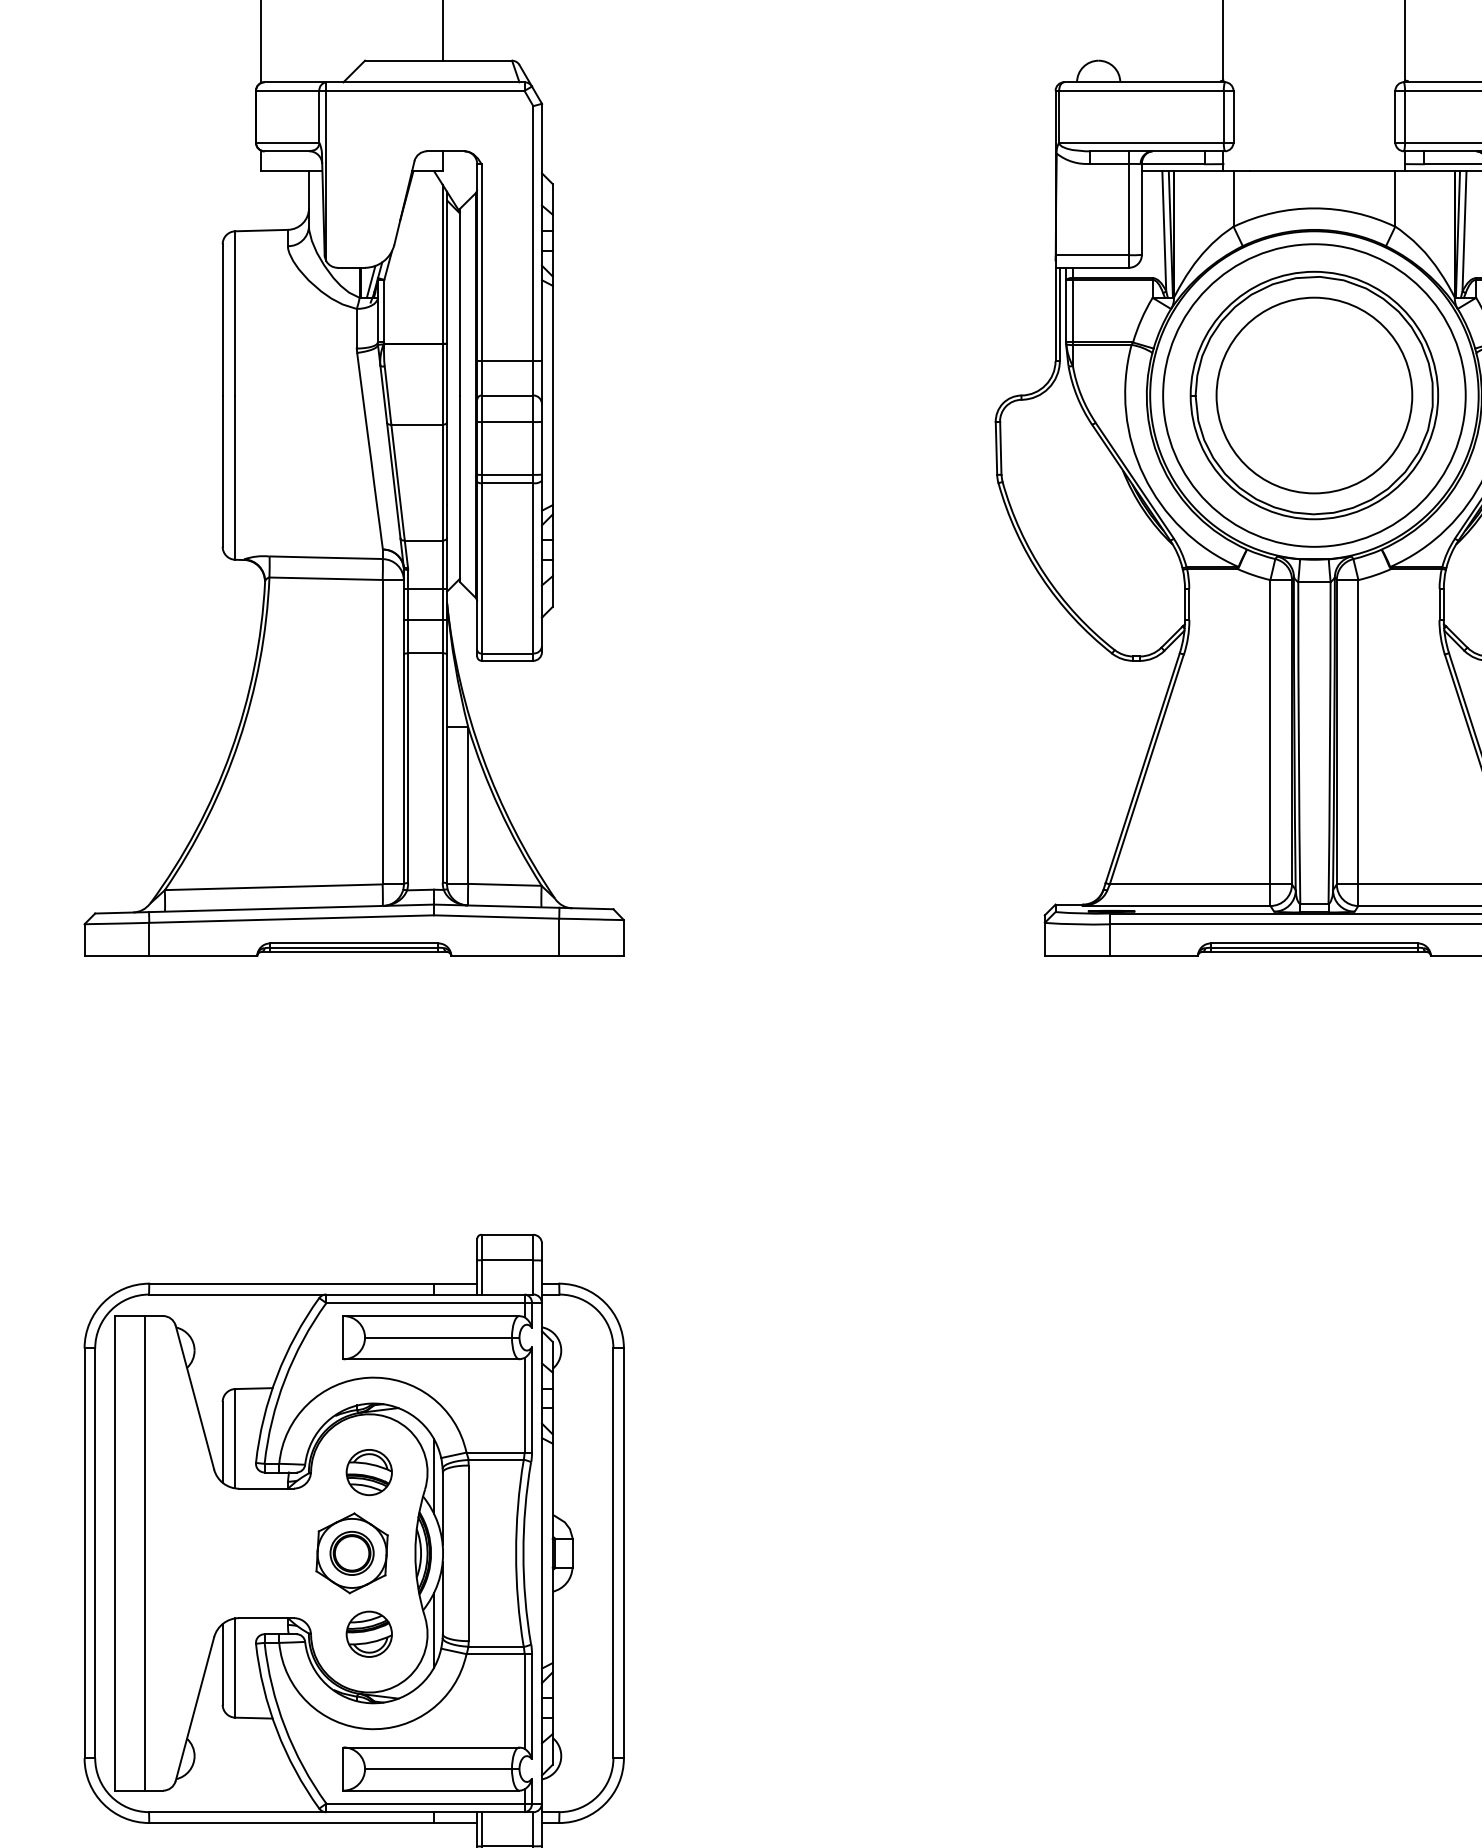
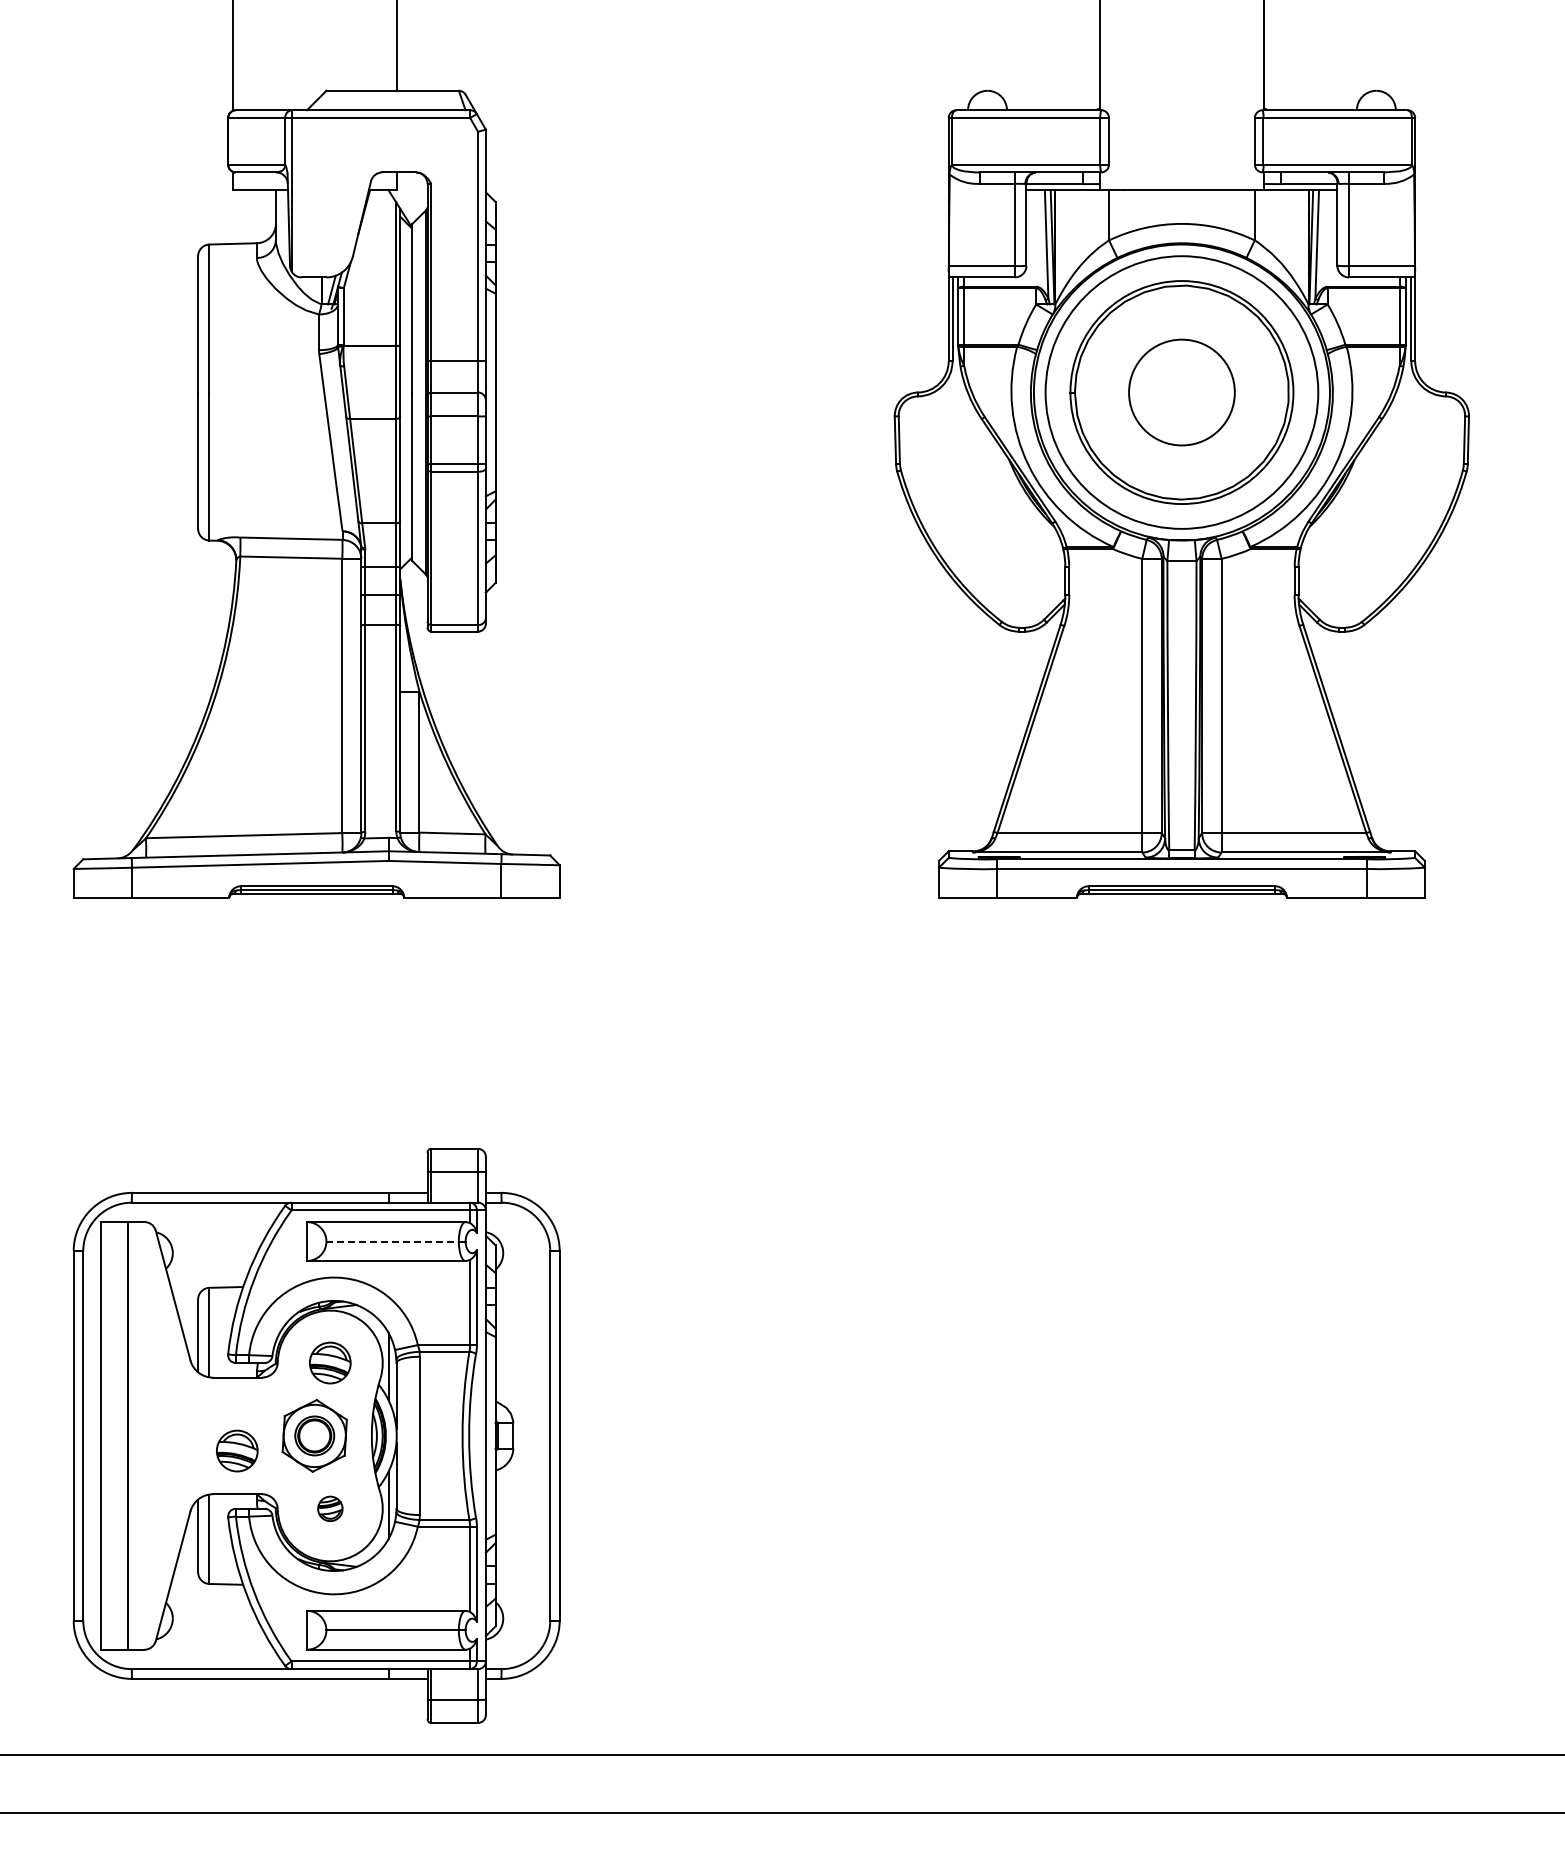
circle: (1313, 395) -> (1181, 392), size x0.6
line: (439, 1337) -> (393, 1241), solid -> dashed
part: (266, 1569) -> (237, 1450), added
part: (369, 1633) -> (330, 1508), size x0.6

